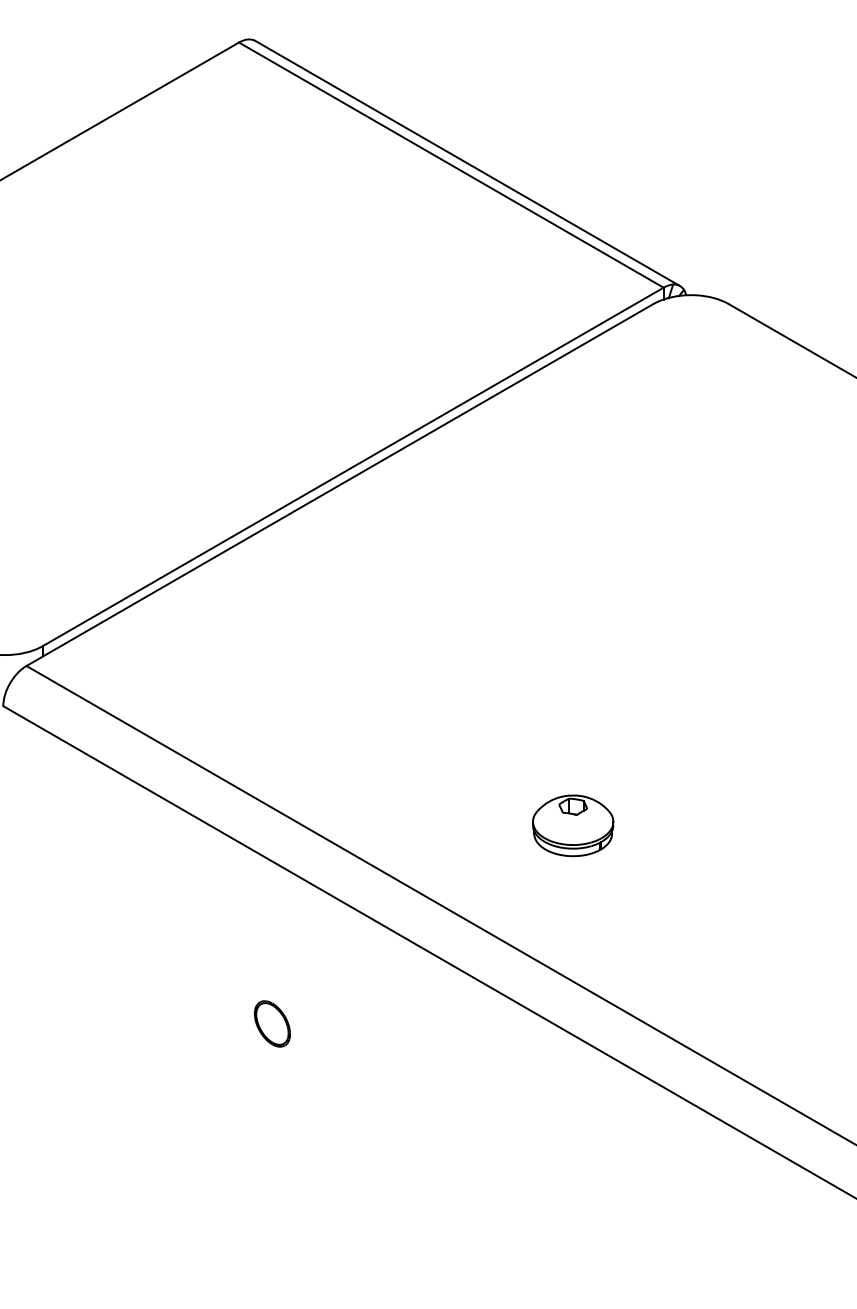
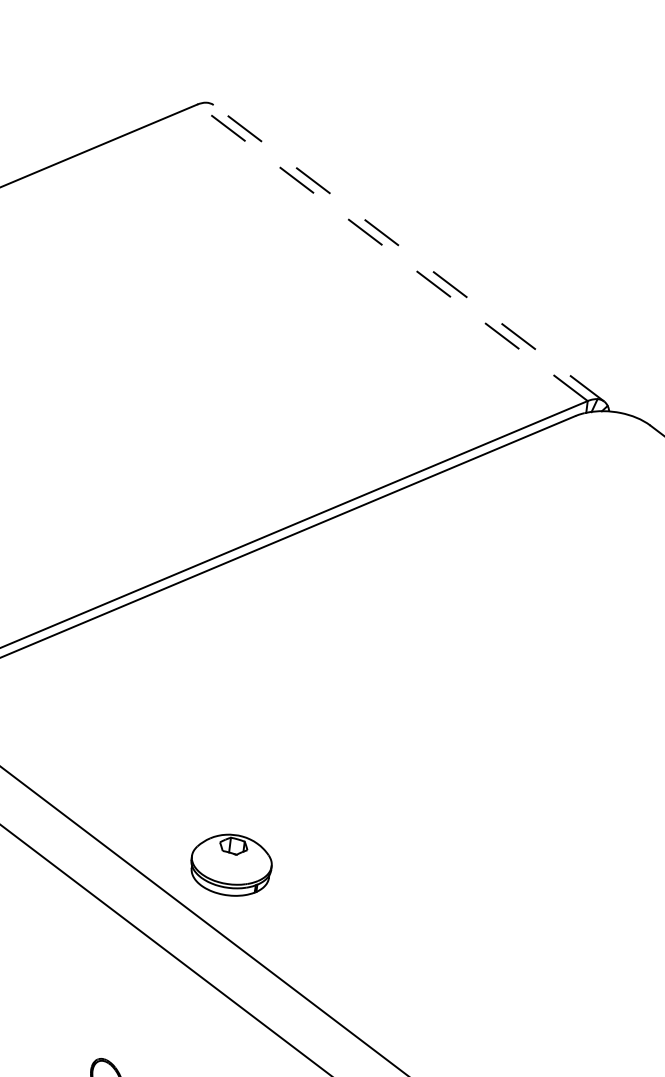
line: (467, 163) -> (408, 253), solid -> dashed
line: (450, 164) -> (391, 252), solid -> dashed
part: (573, 825) -> (231, 864), moved

